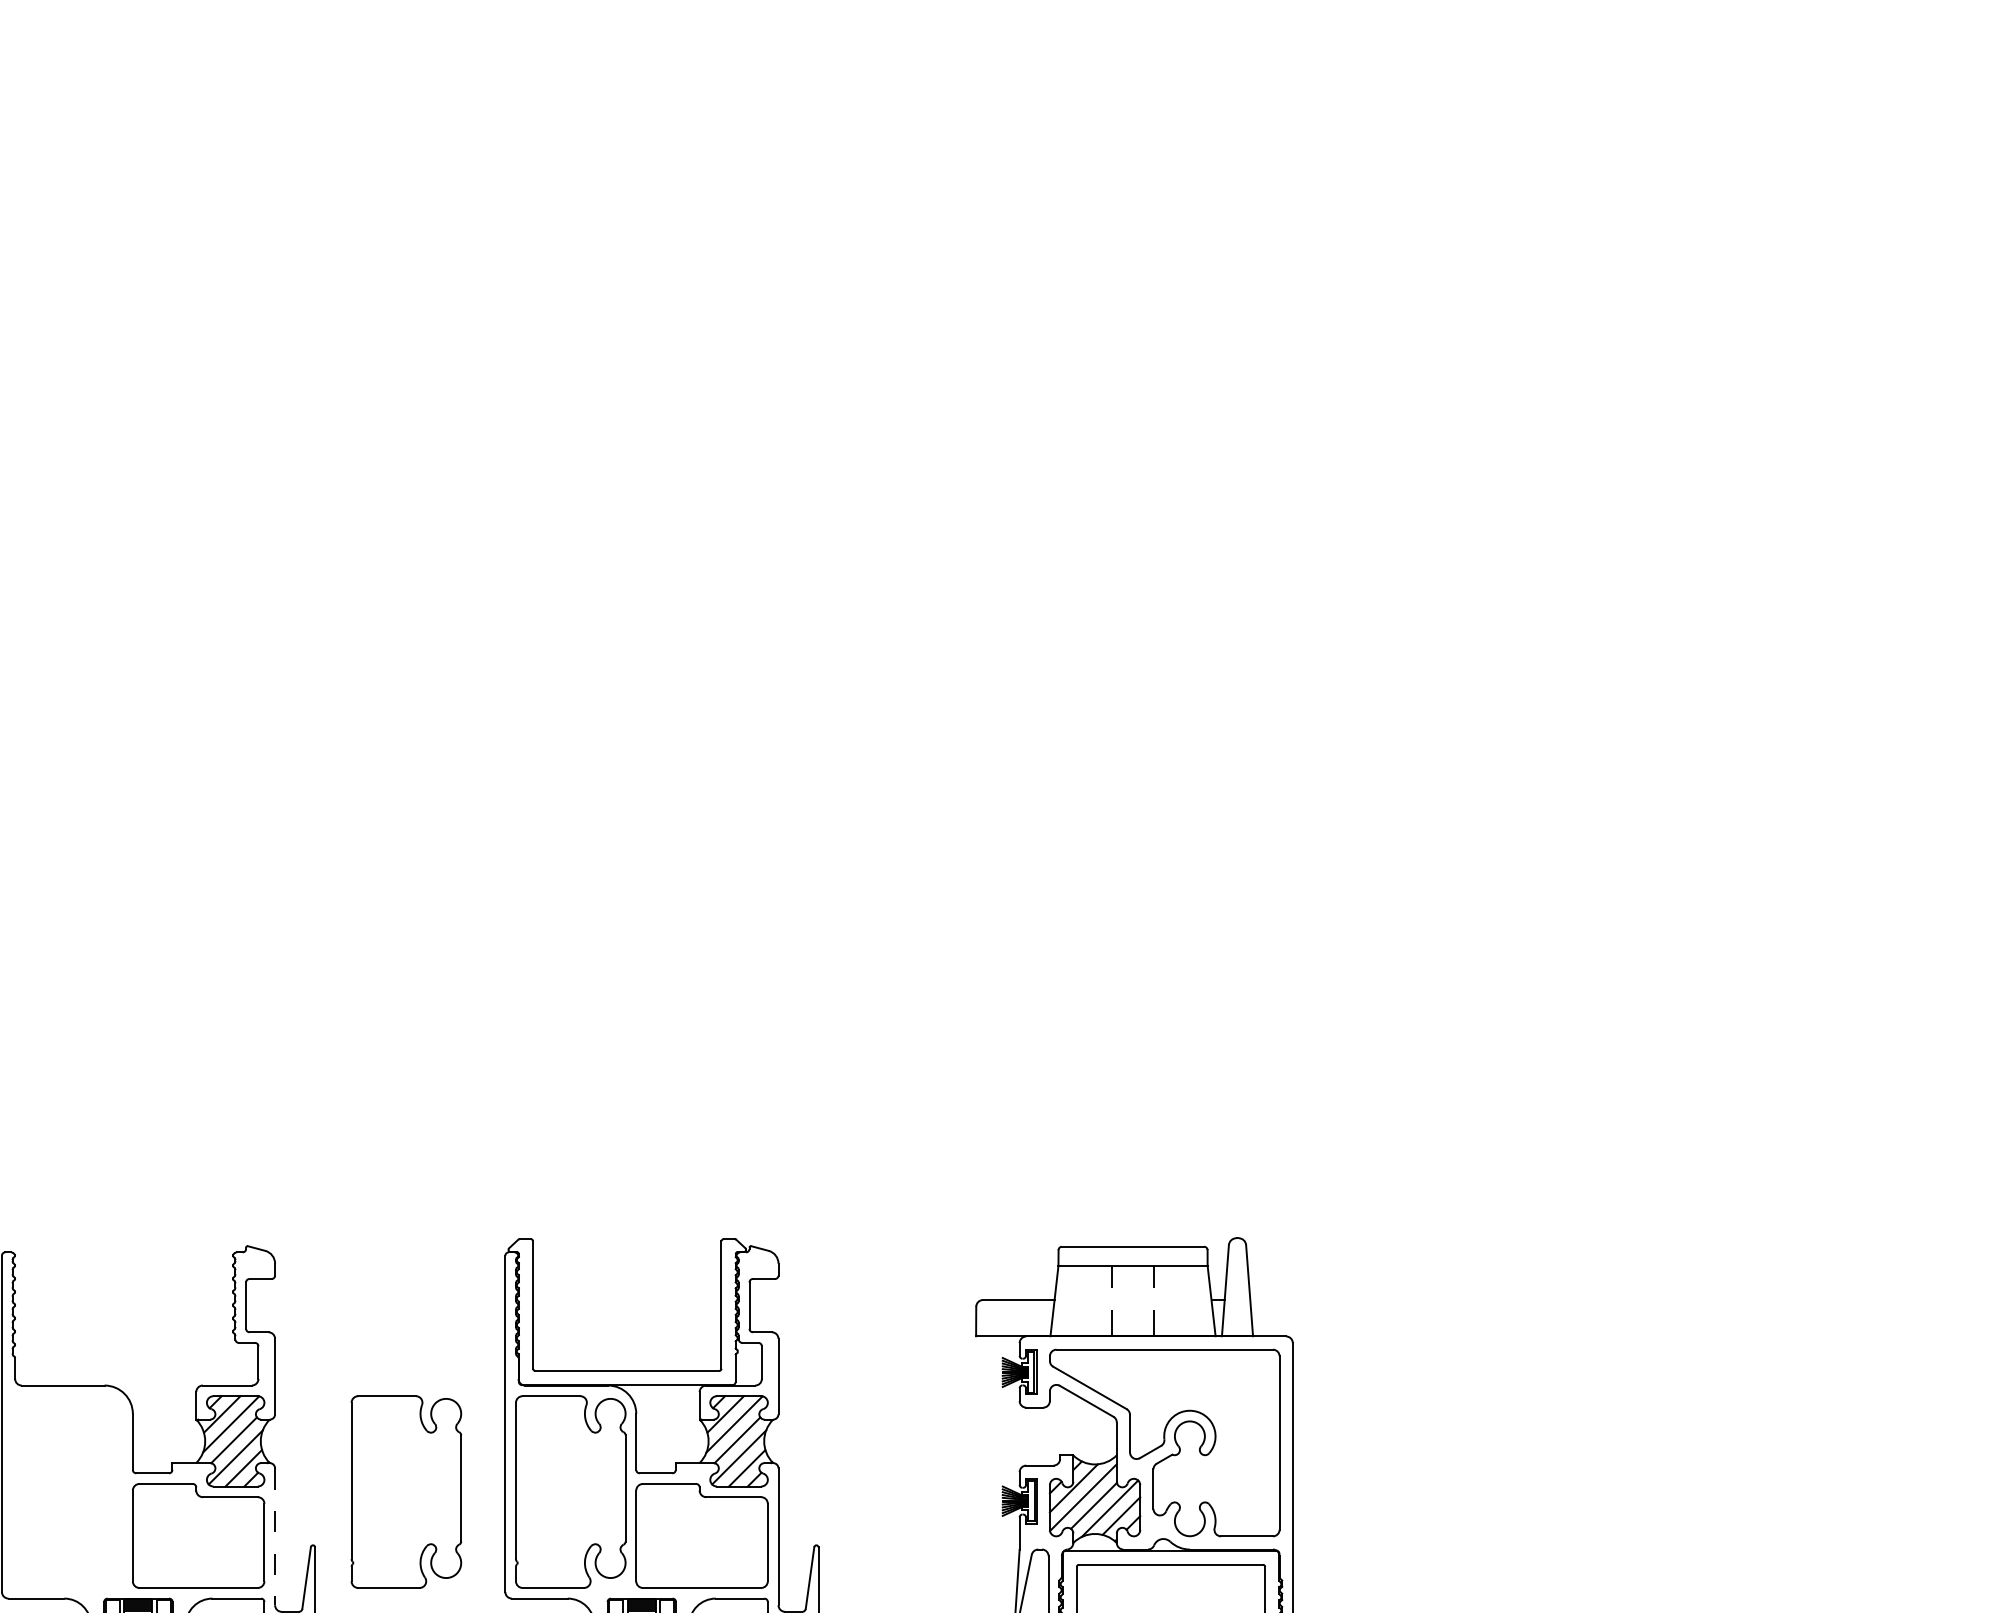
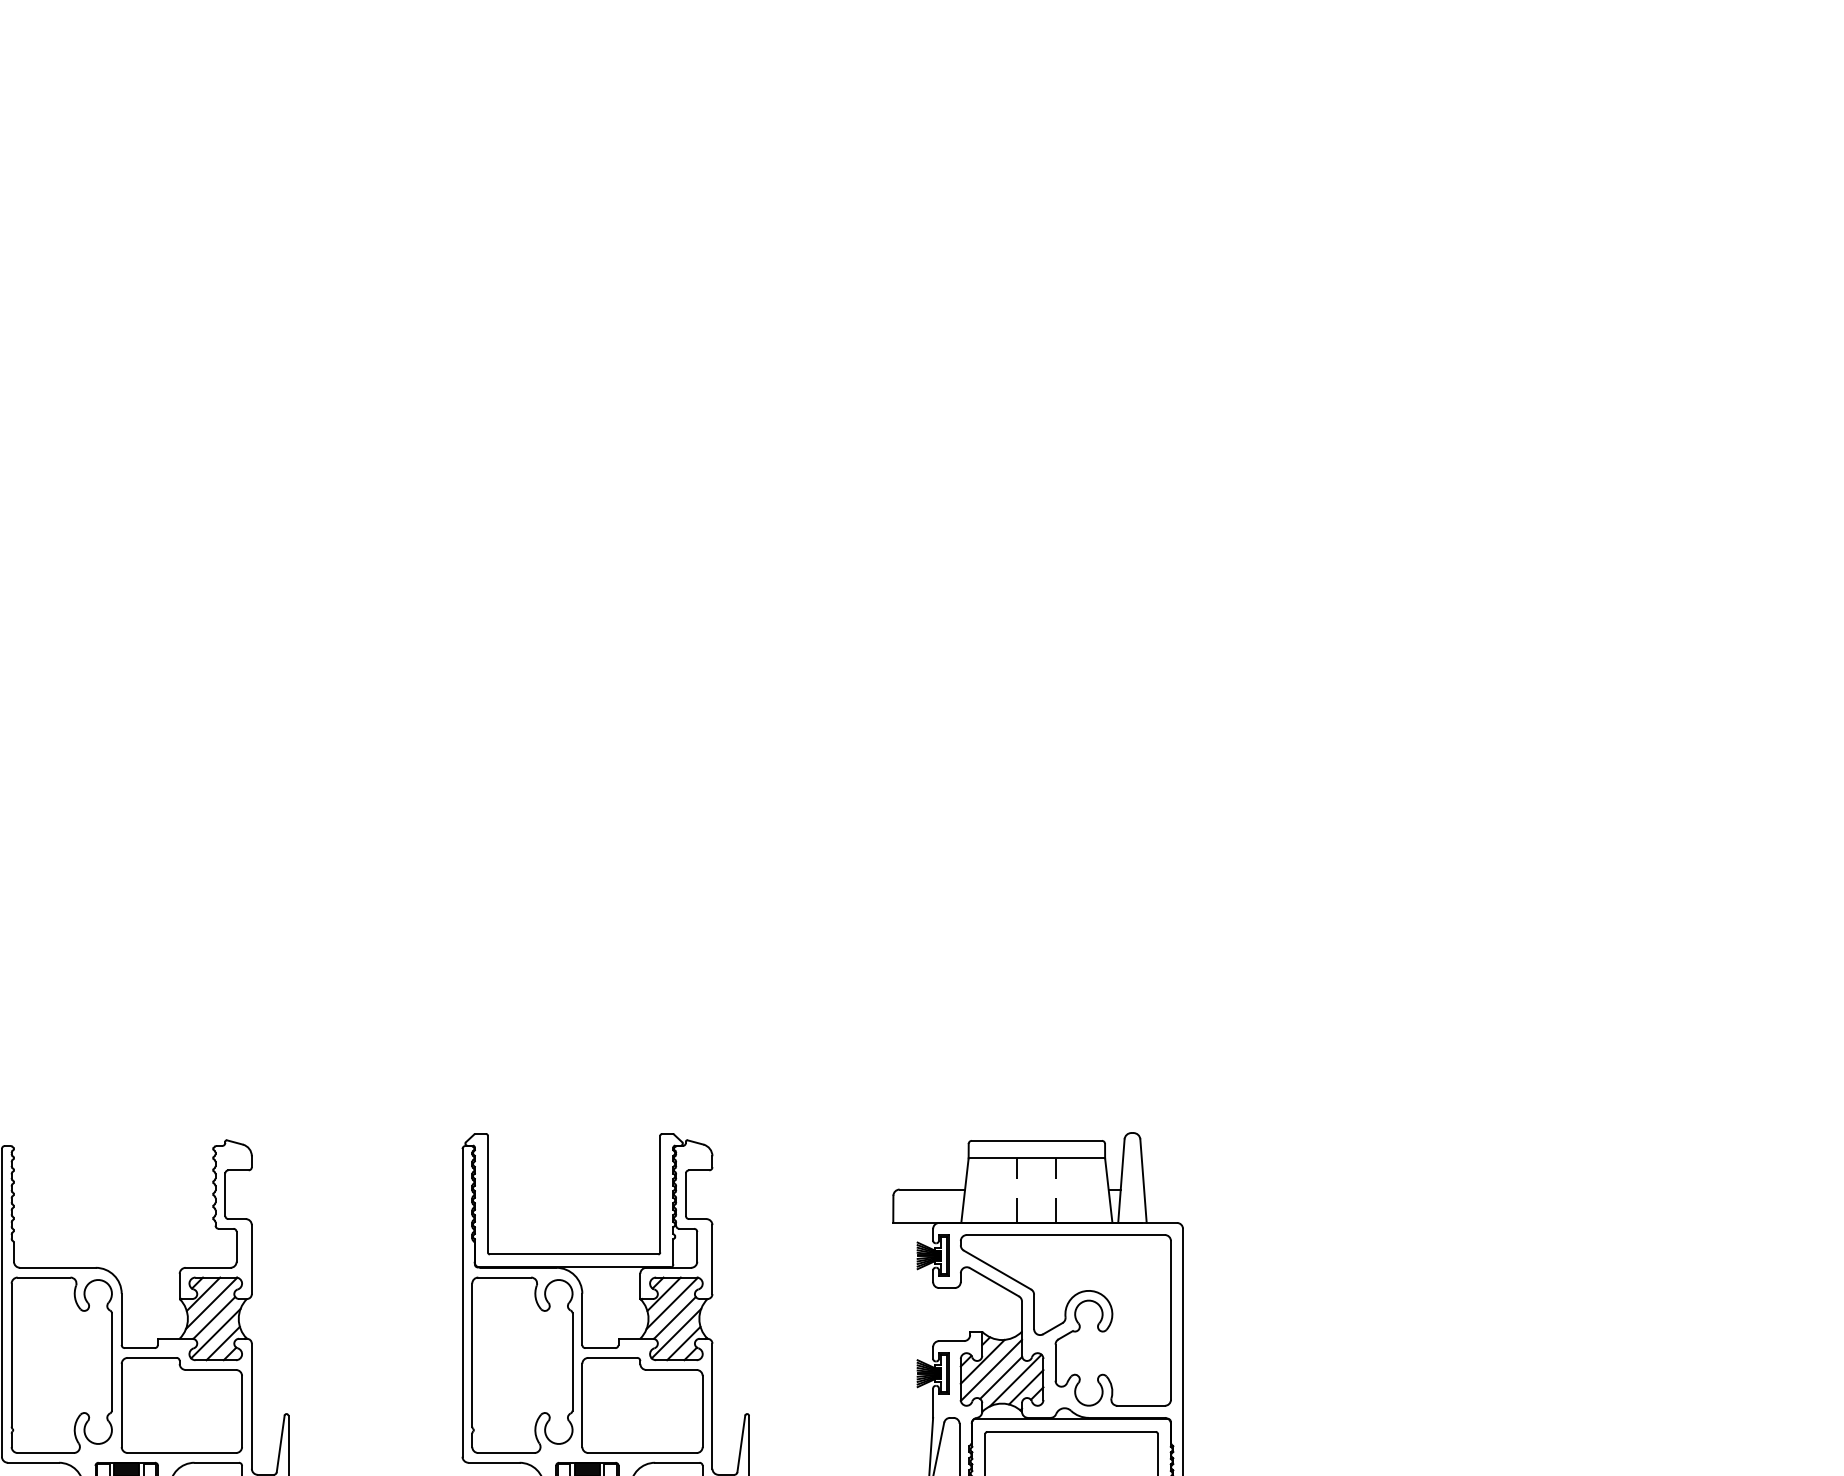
part: (406, 1491) -> (61, 1364), moved
line: (275, 1537) -> (252, 1406), dashed -> solid

